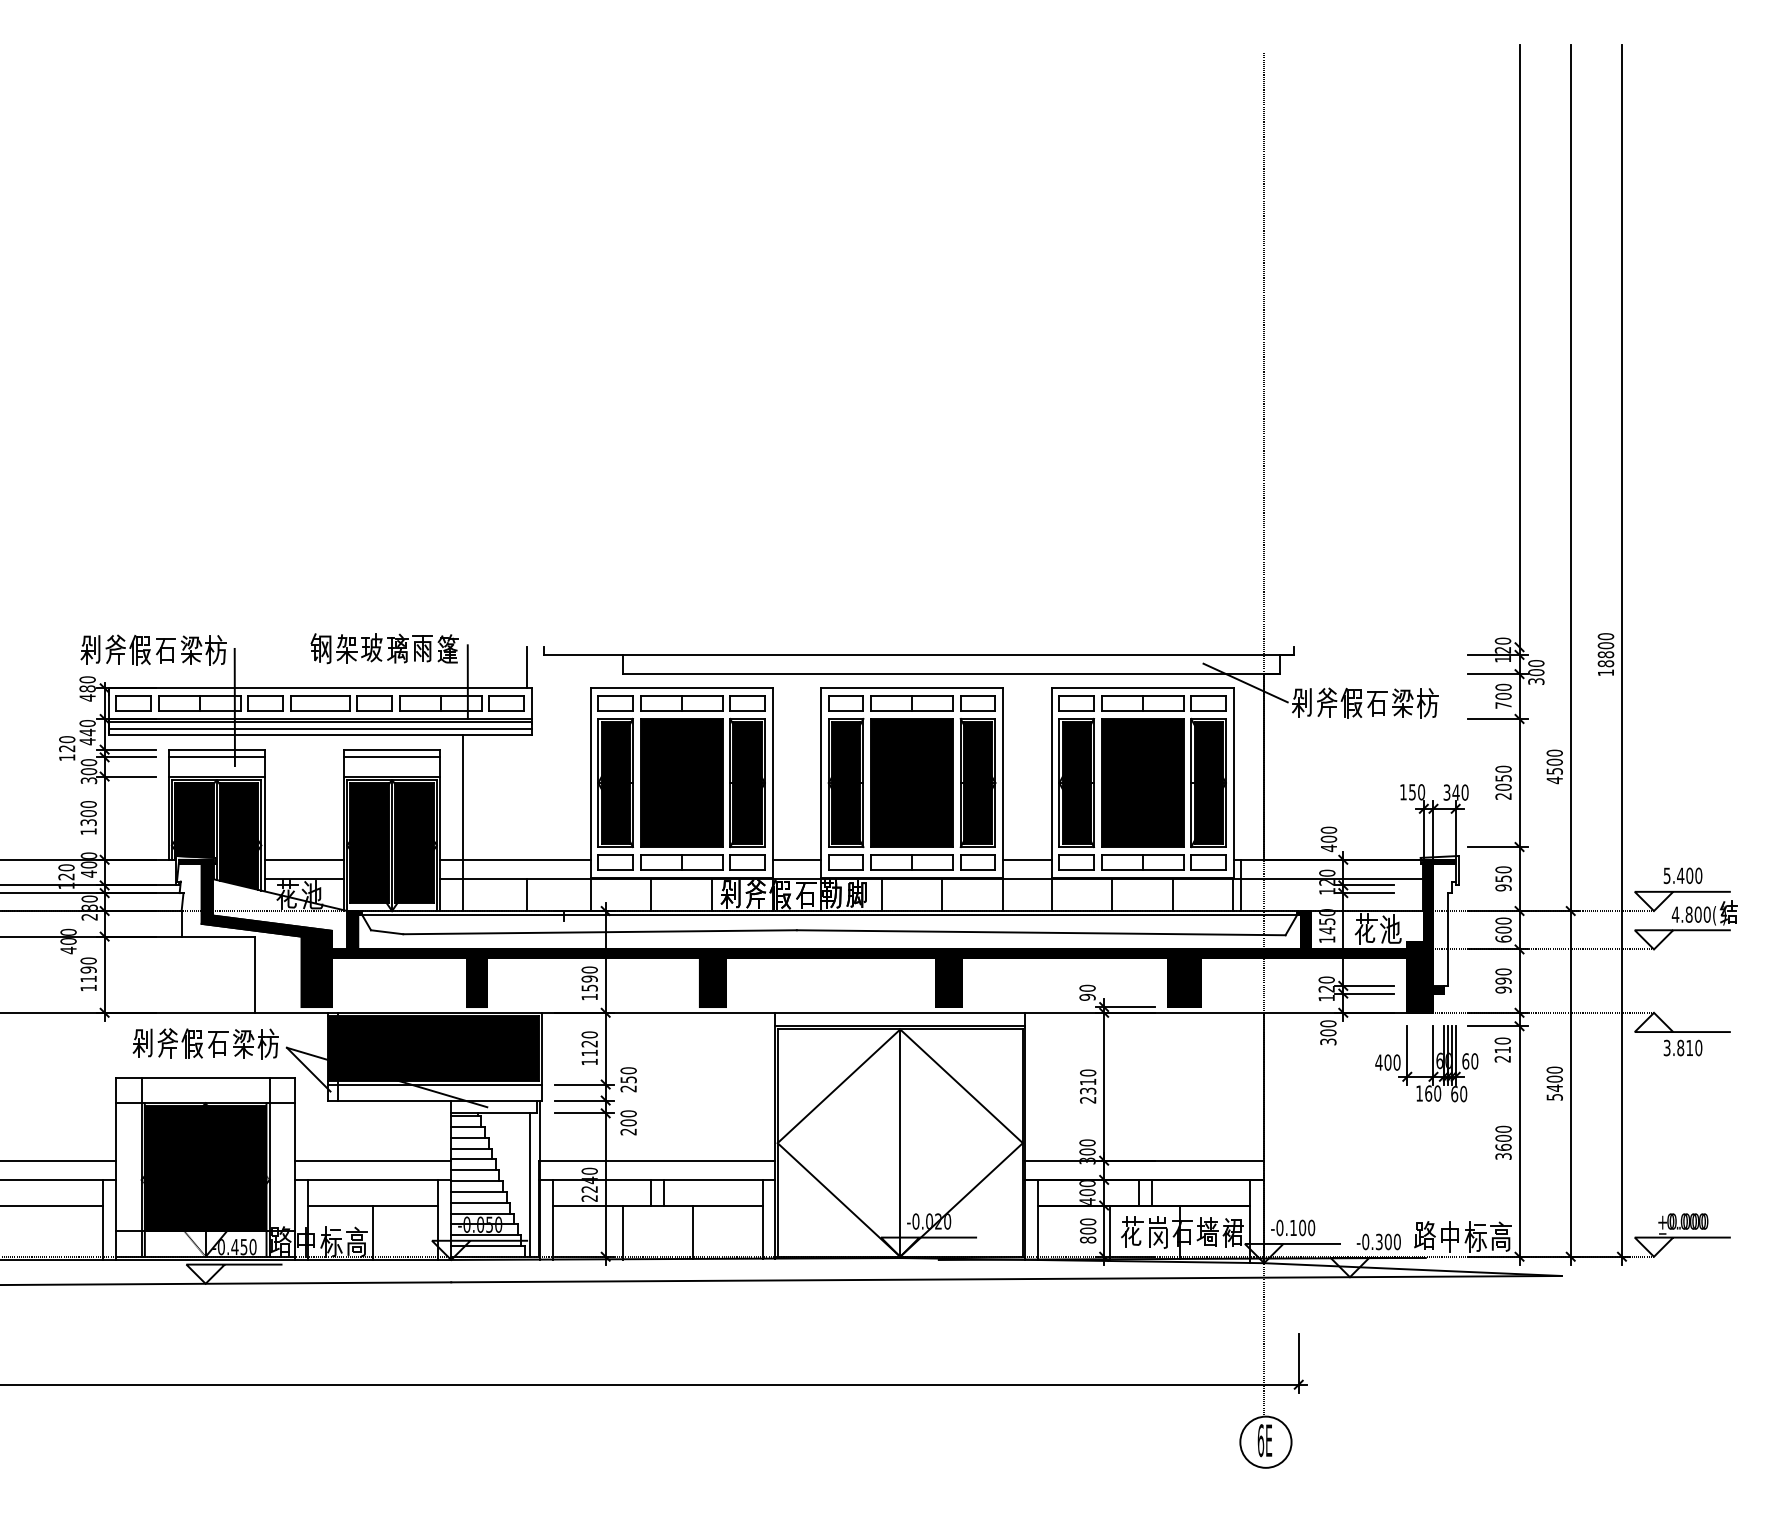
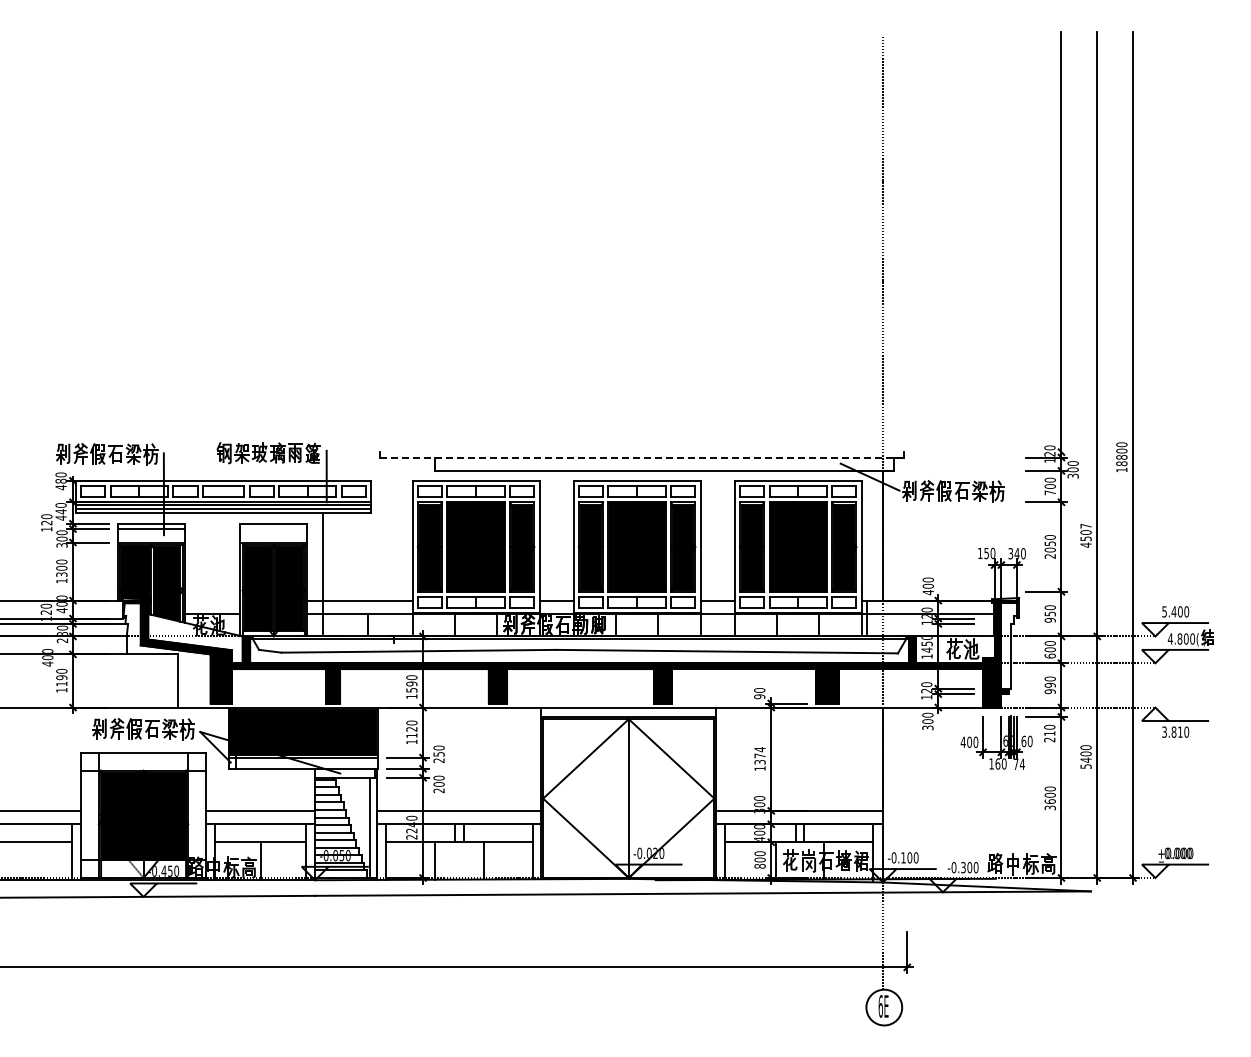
line: (919, 654) -> (642, 457), solid -> dashed
line: (526, 667) -> (367, 466), removed
text: (1553, 752) -> (1085, 525), 4500 -> 4507
line: (391, 757) -> (273, 529), removed
line: (304, 859) -> (212, 600), removed
text: (1087, 1085) -> (759, 758), 2310 -> 1374
text: (1458, 1094) -> (1018, 764), 60 -> 74

